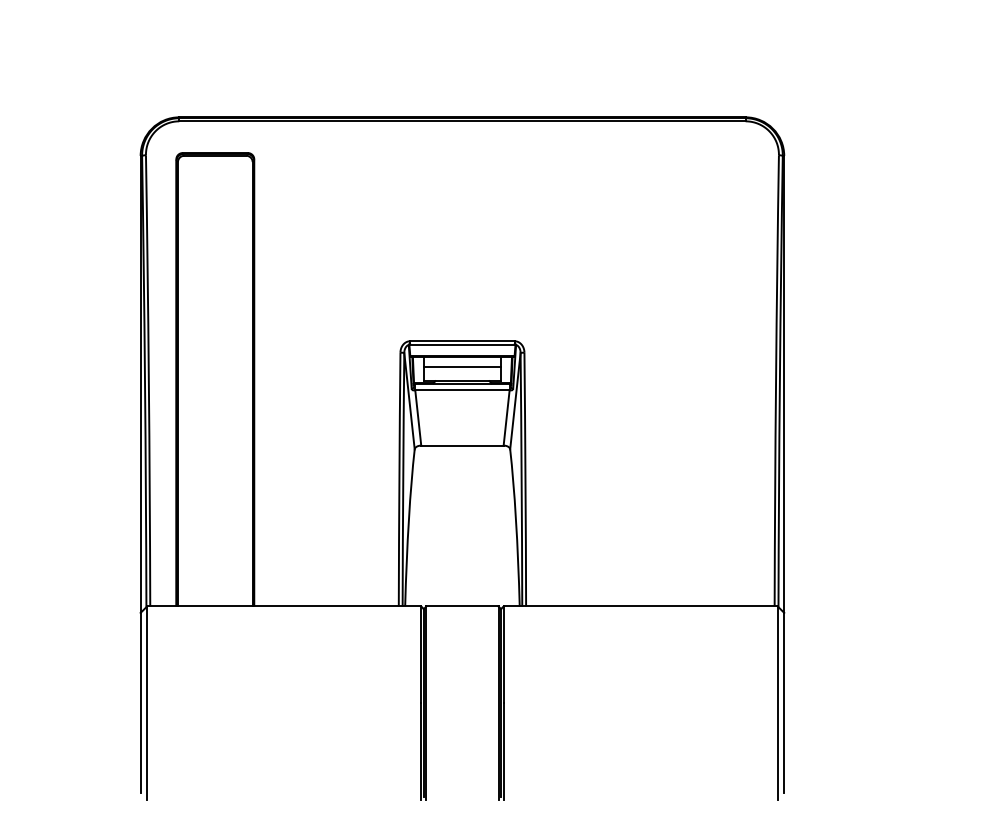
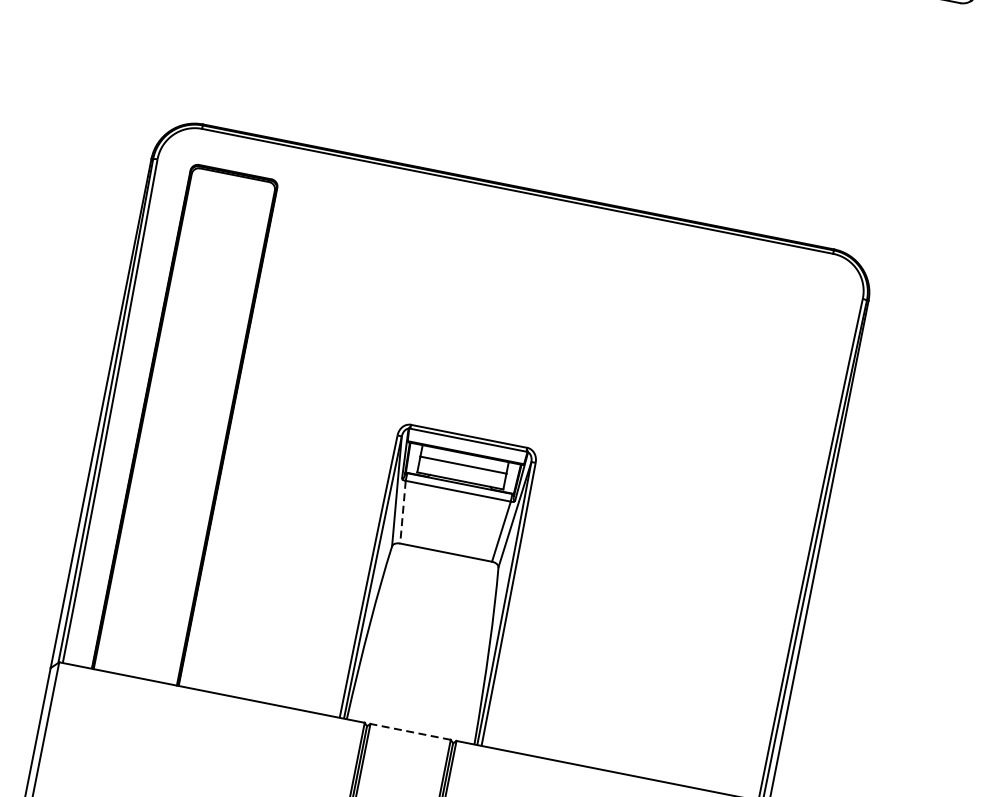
line: (418, 418) -> (403, 512), solid -> dashed
line: (461, 606) -> (409, 731), solid -> dashed

